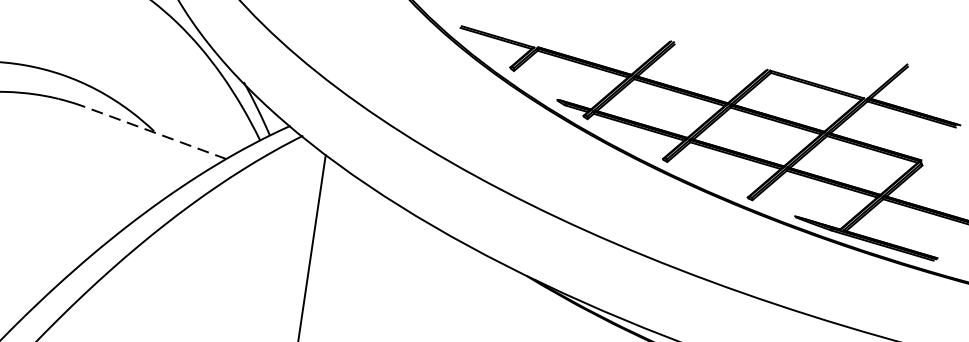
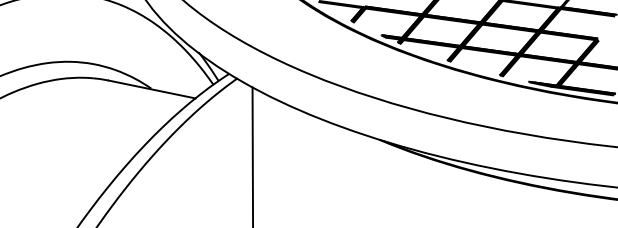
line: (154, 132) -> (151, 89), dashed -> solid

